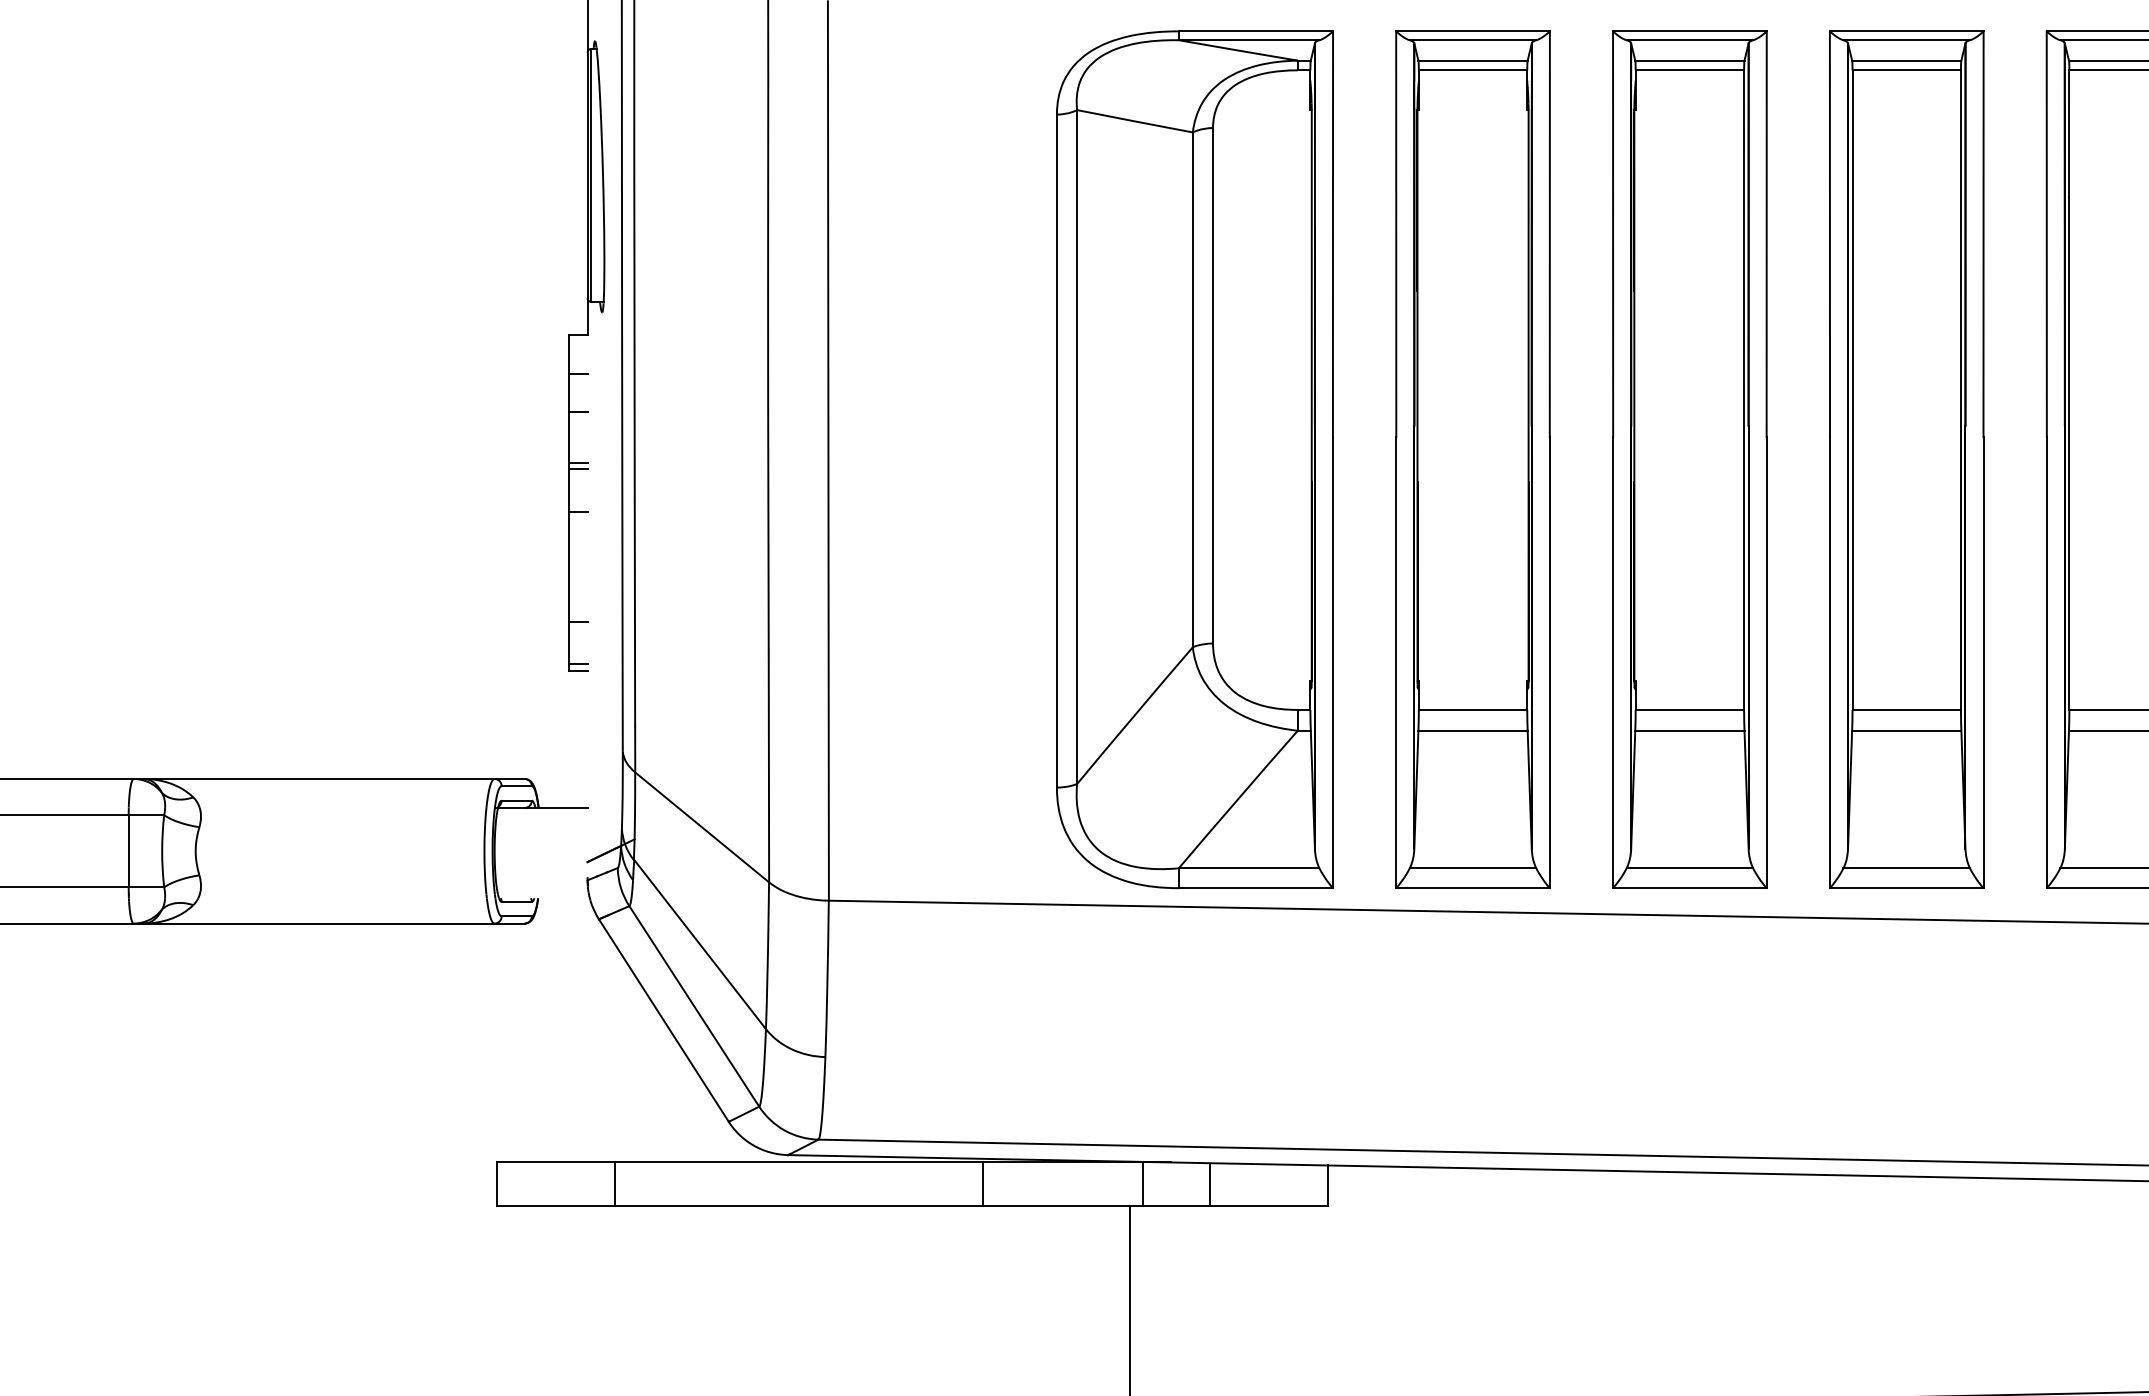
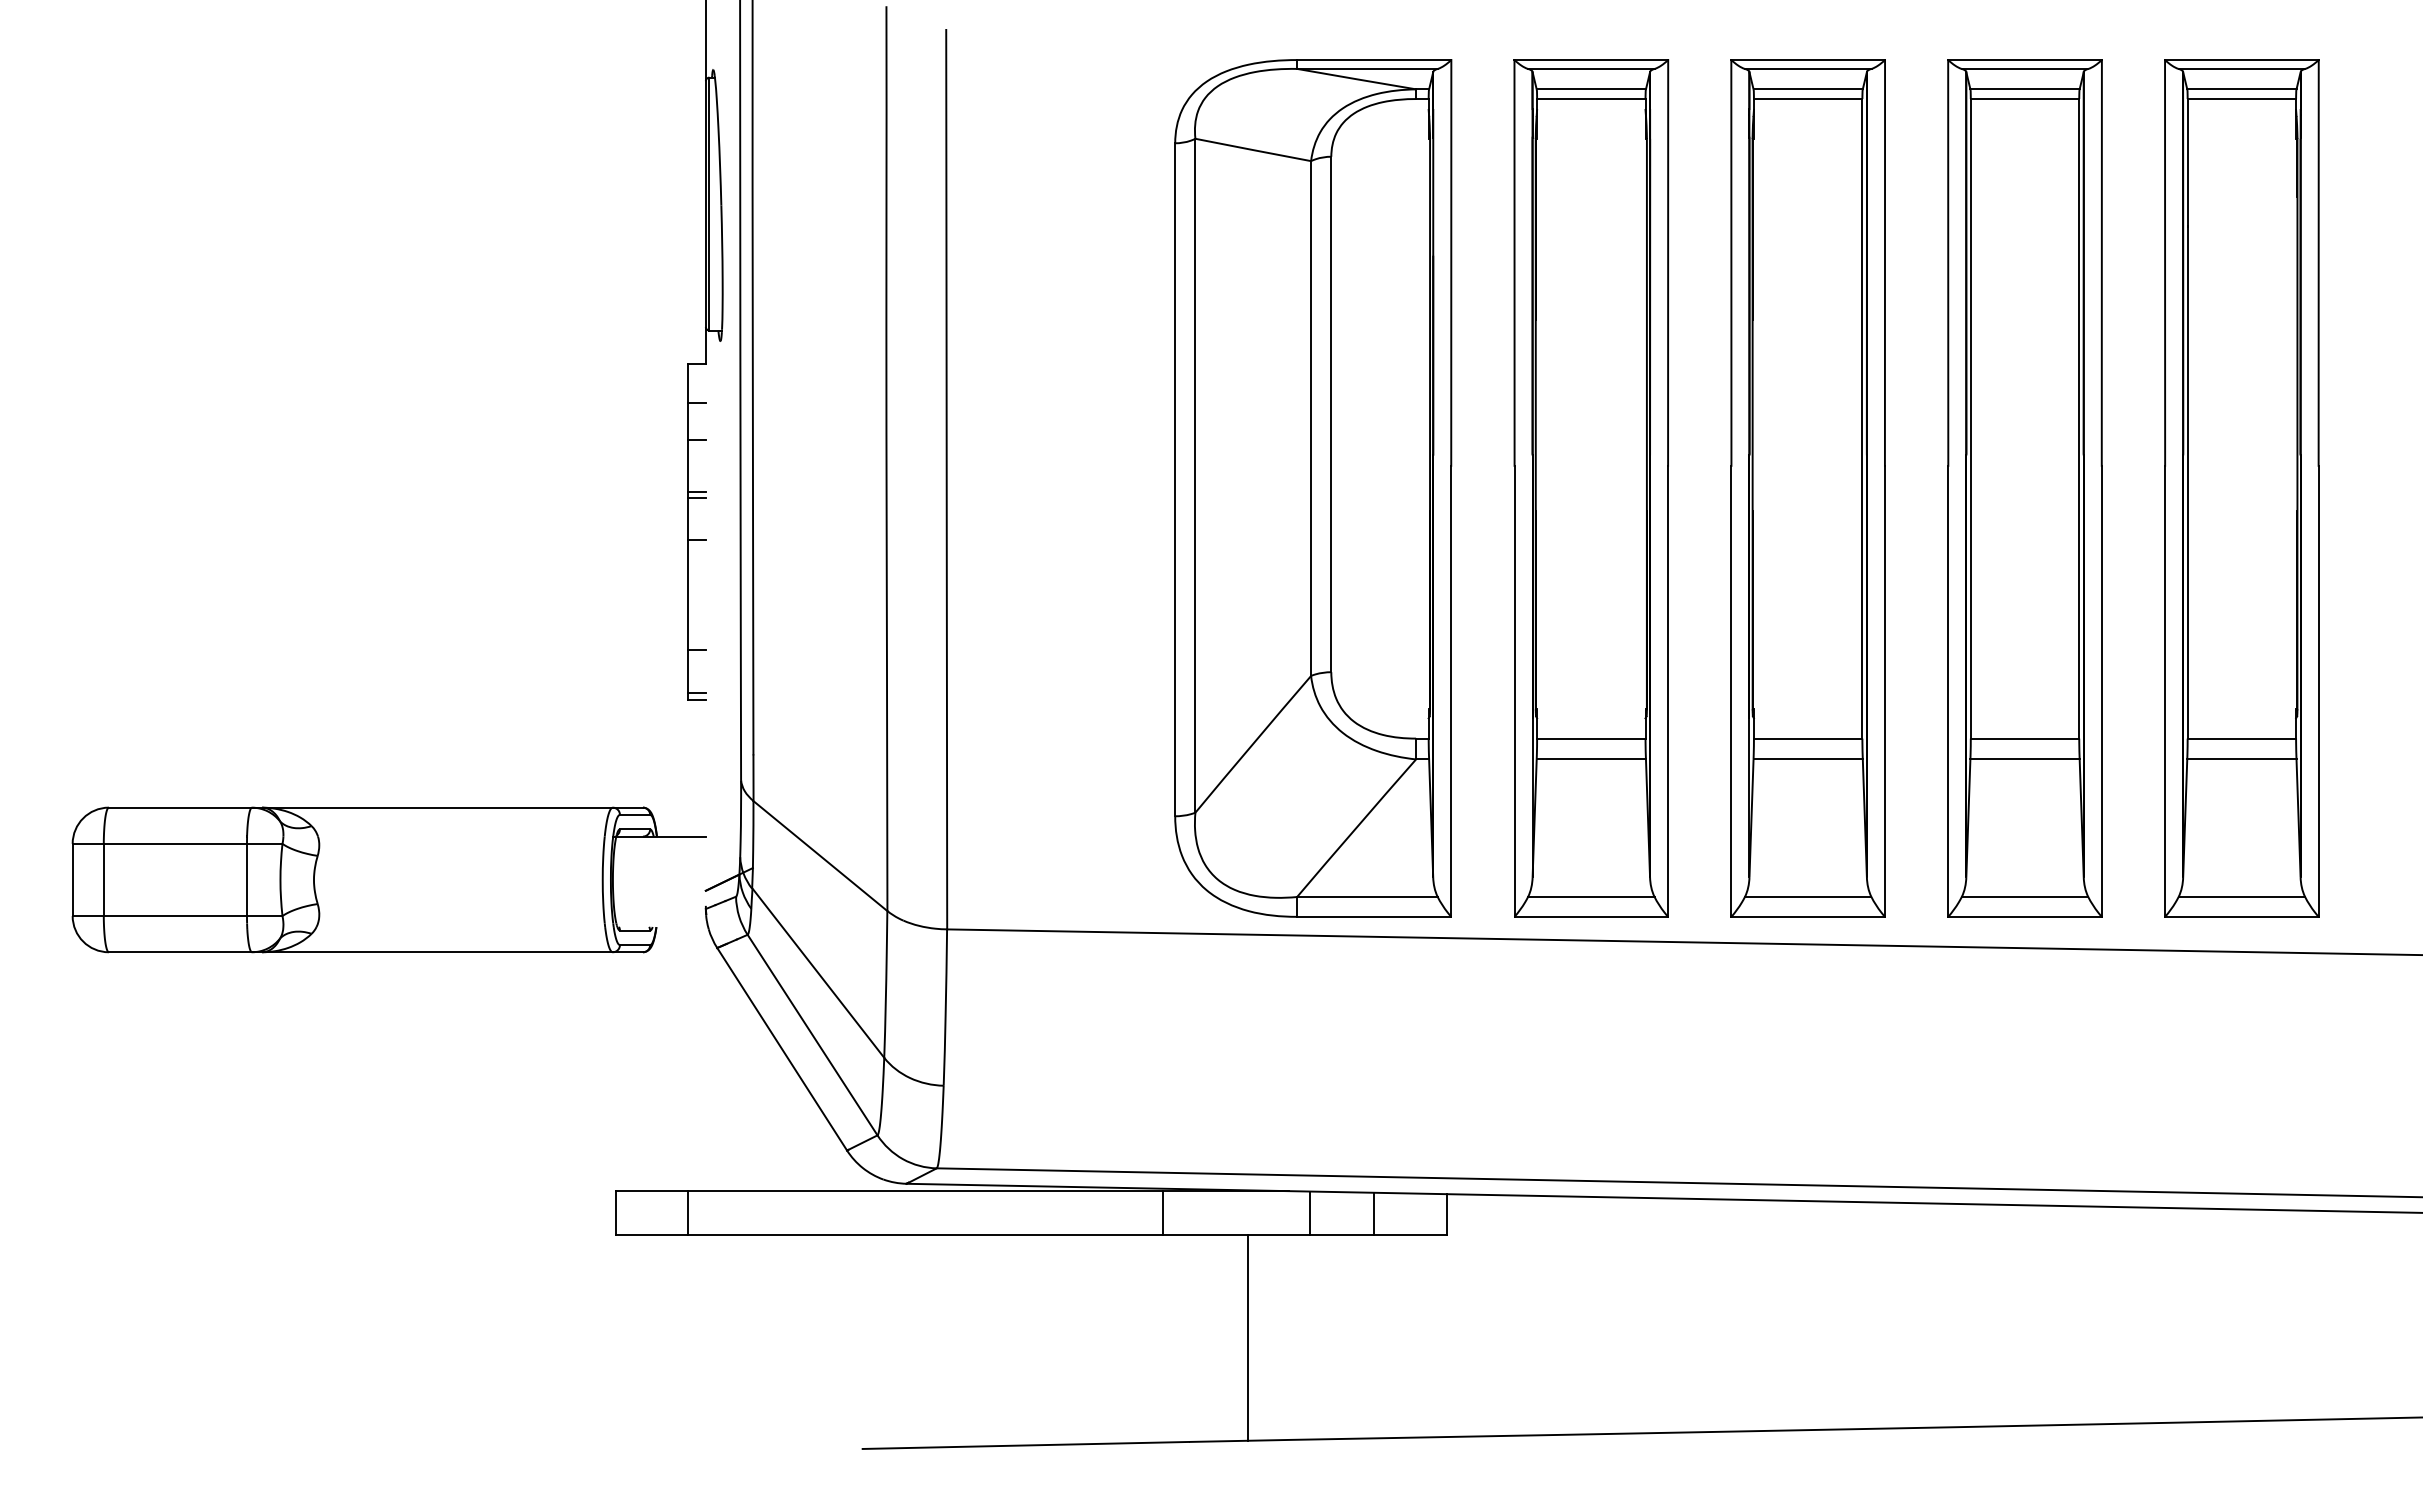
line: (615, 1183) -> (687, 1212), moved
line: (983, 1183) -> (1162, 1212), moved
line: (1143, 1183) -> (1310, 1212), moved
line: (1210, 1184) -> (1374, 1213), moved

